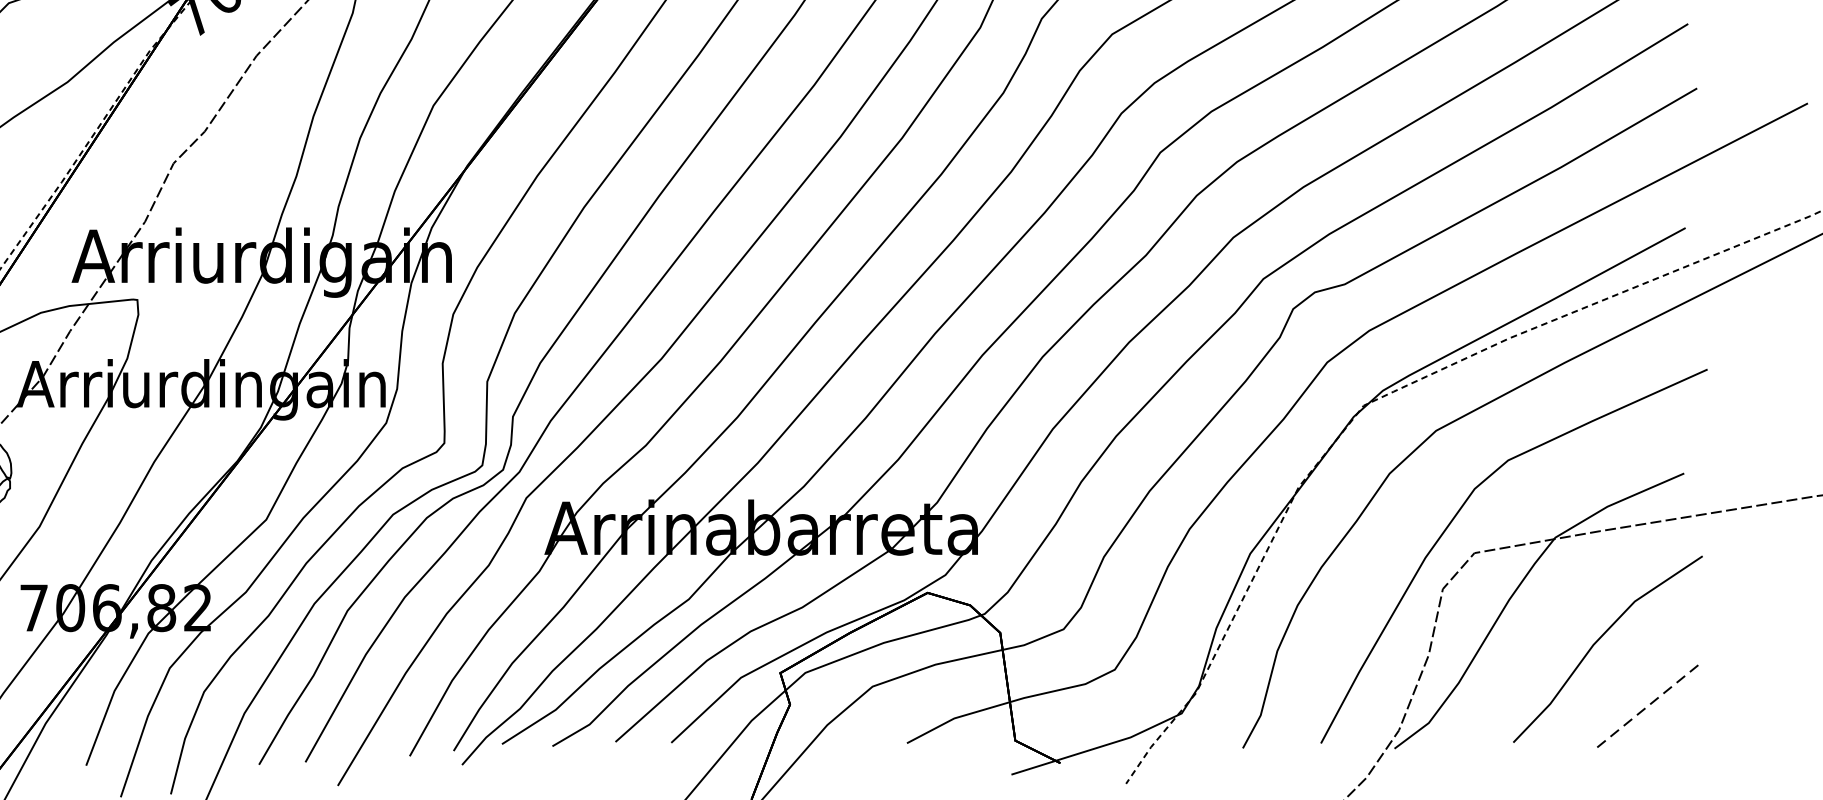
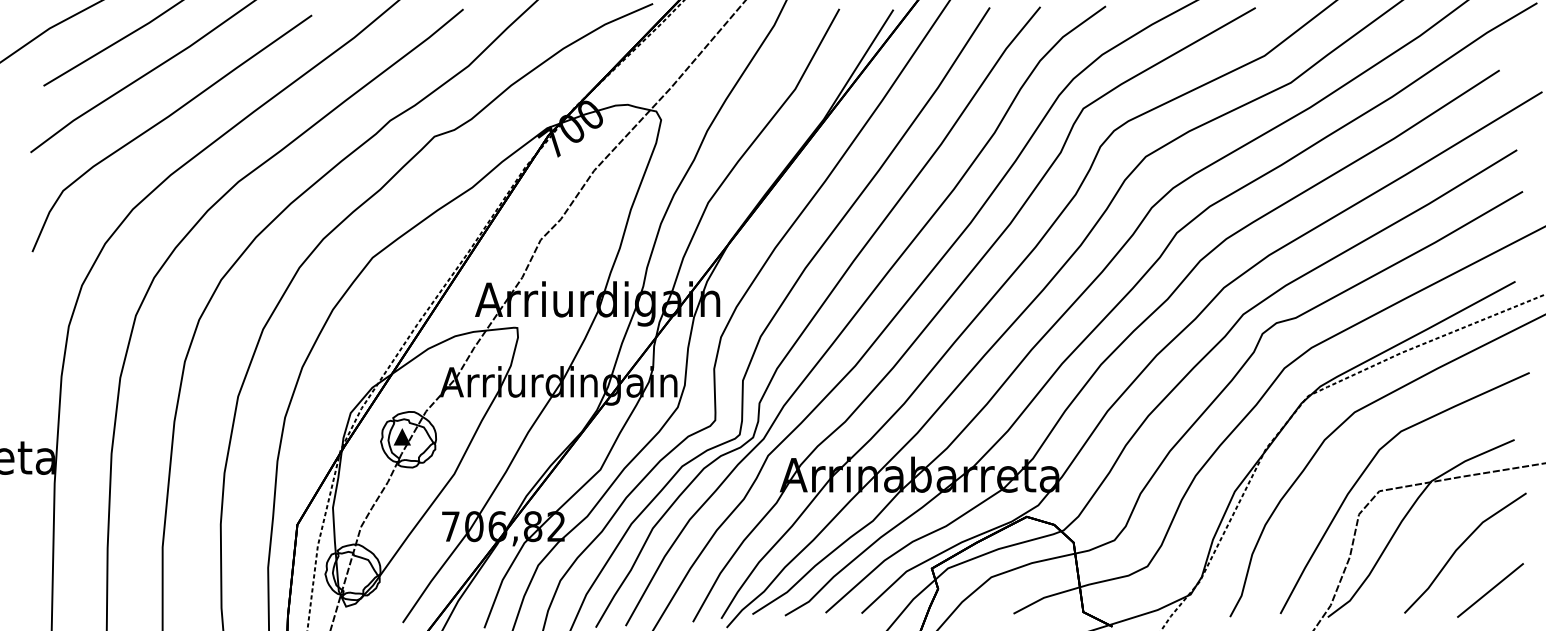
line: (1646, 707) -> (1490, 590), dashed -> solid

